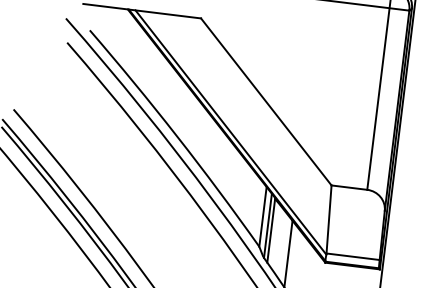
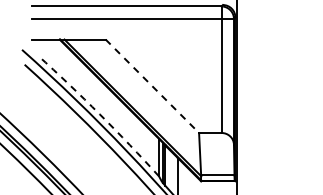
line: (266, 102) -> (152, 86), solid -> dashed
arc: (176, 136) -> (99, 114), solid -> dashed

